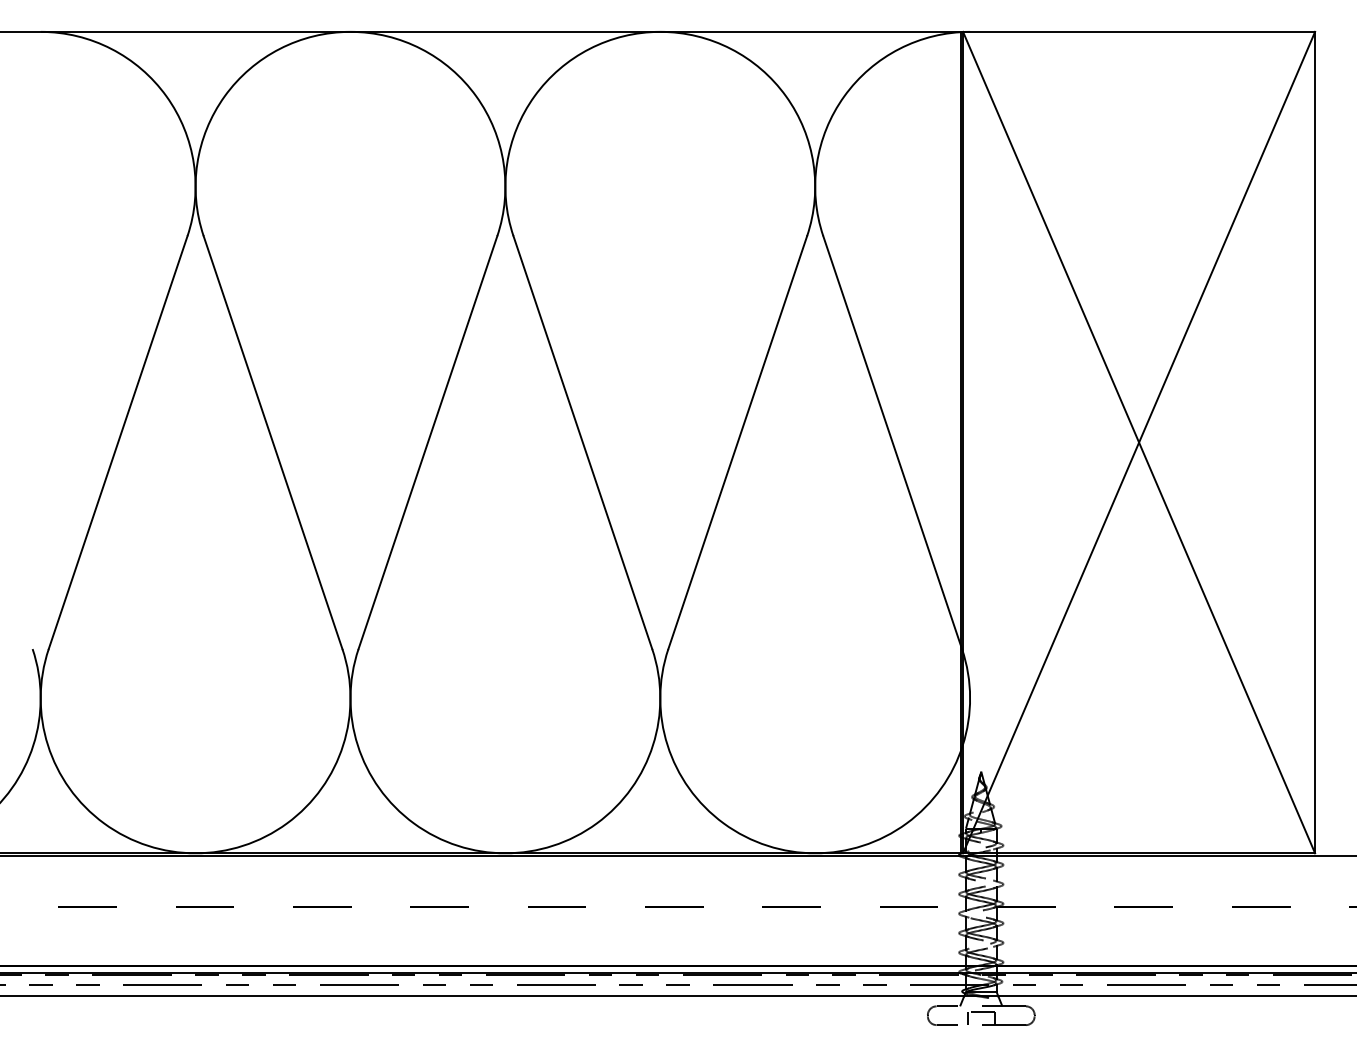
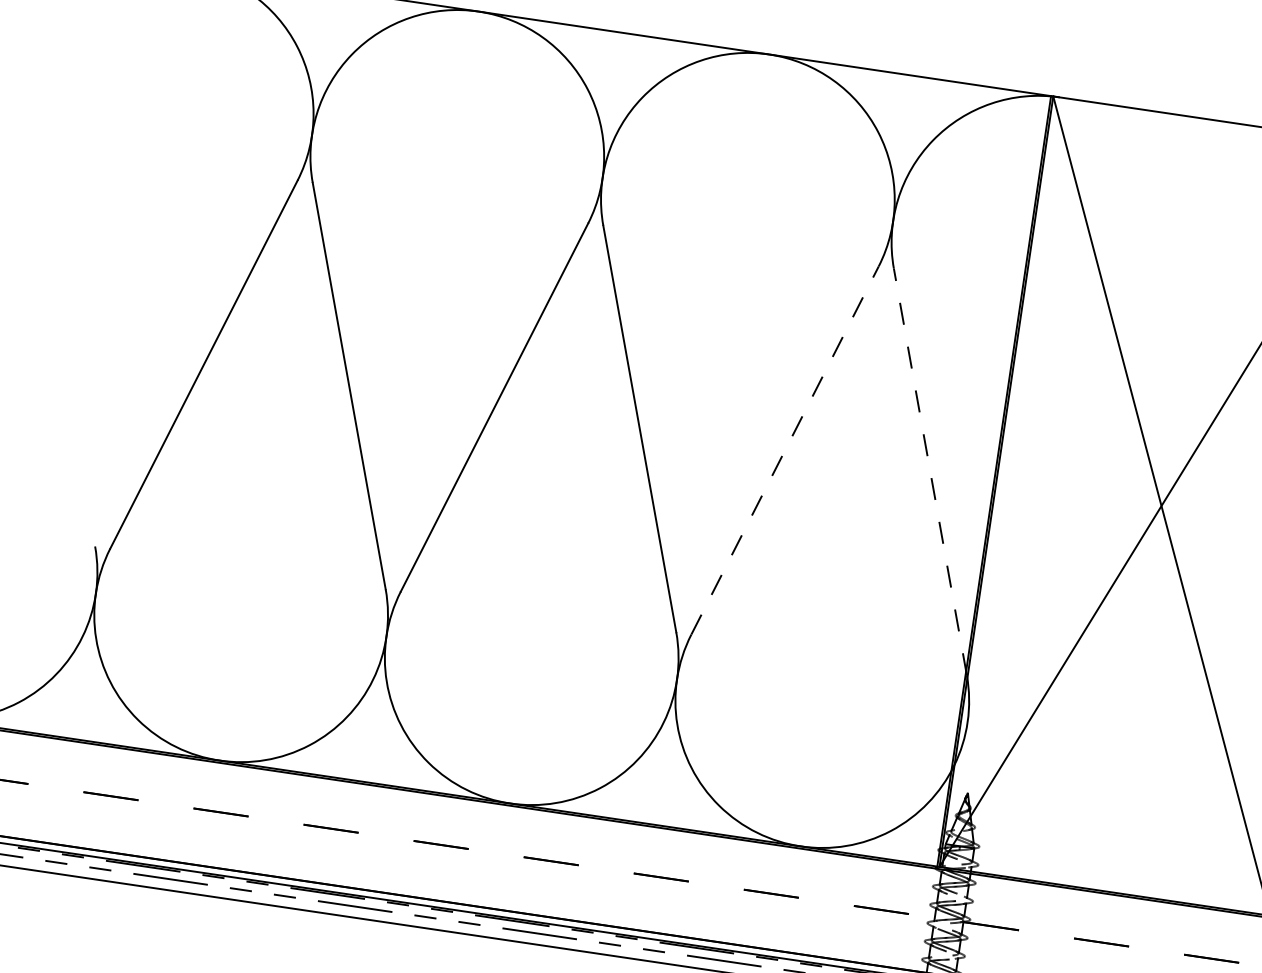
line: (737, 442) -> (784, 450), solid -> dashed
line: (892, 442) -> (930, 471), solid -> dashed

